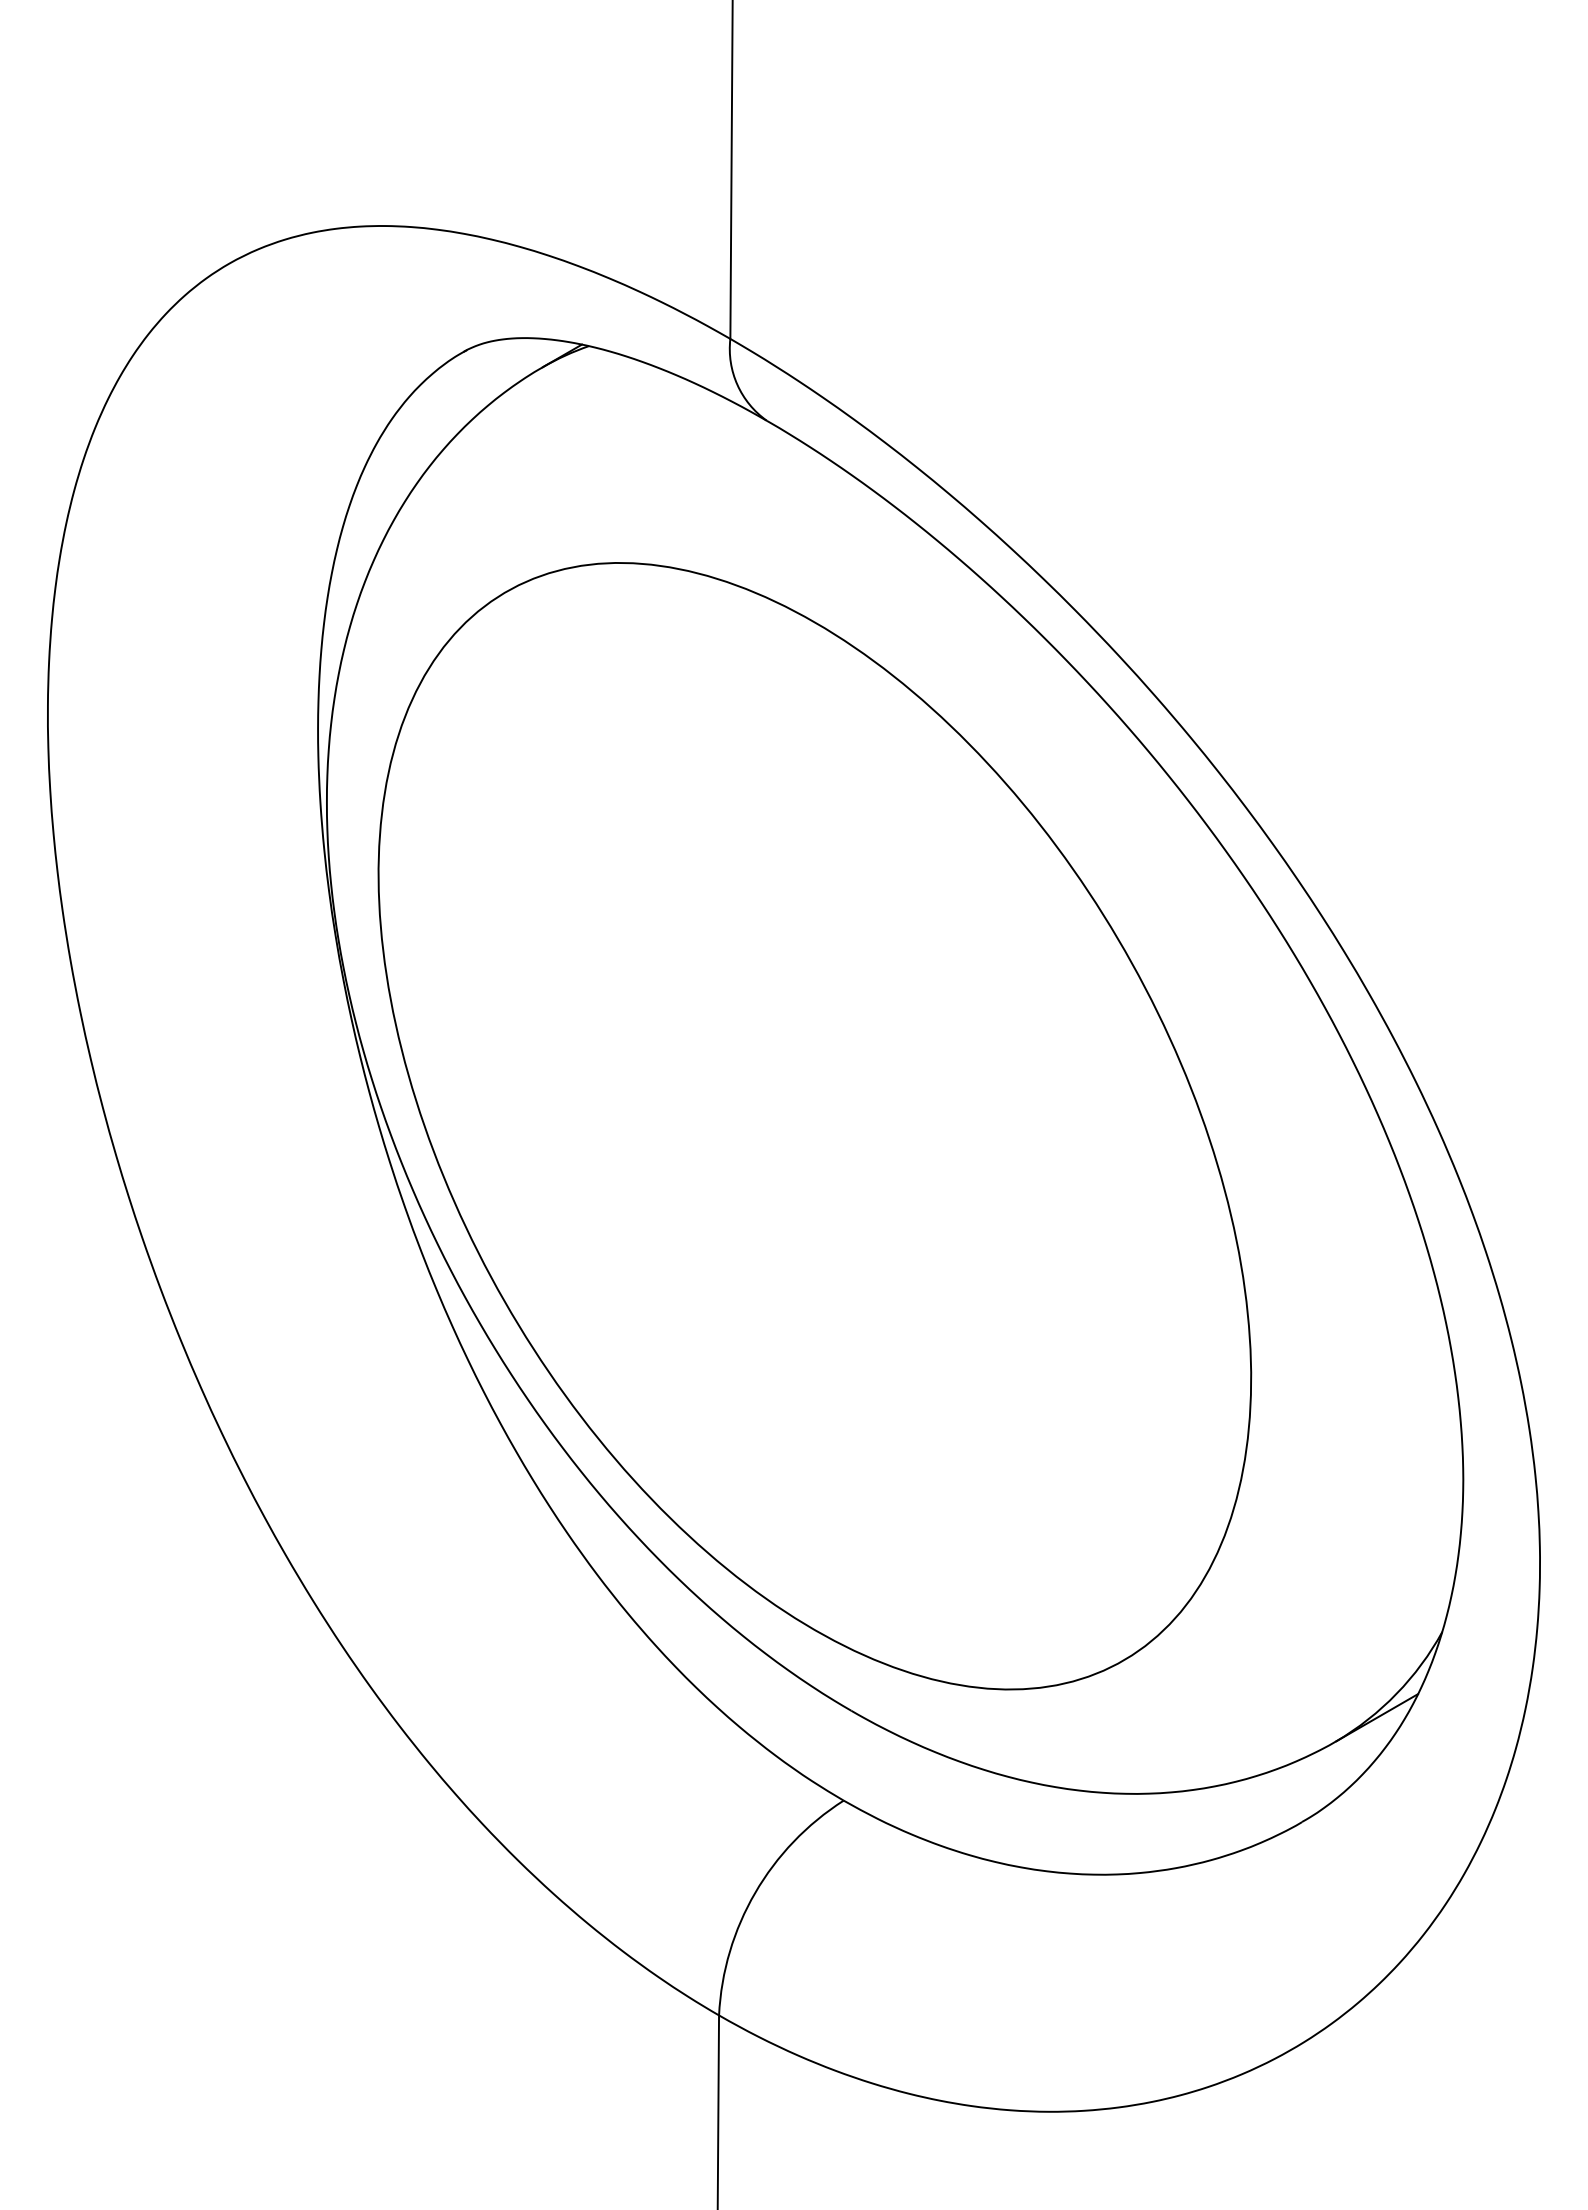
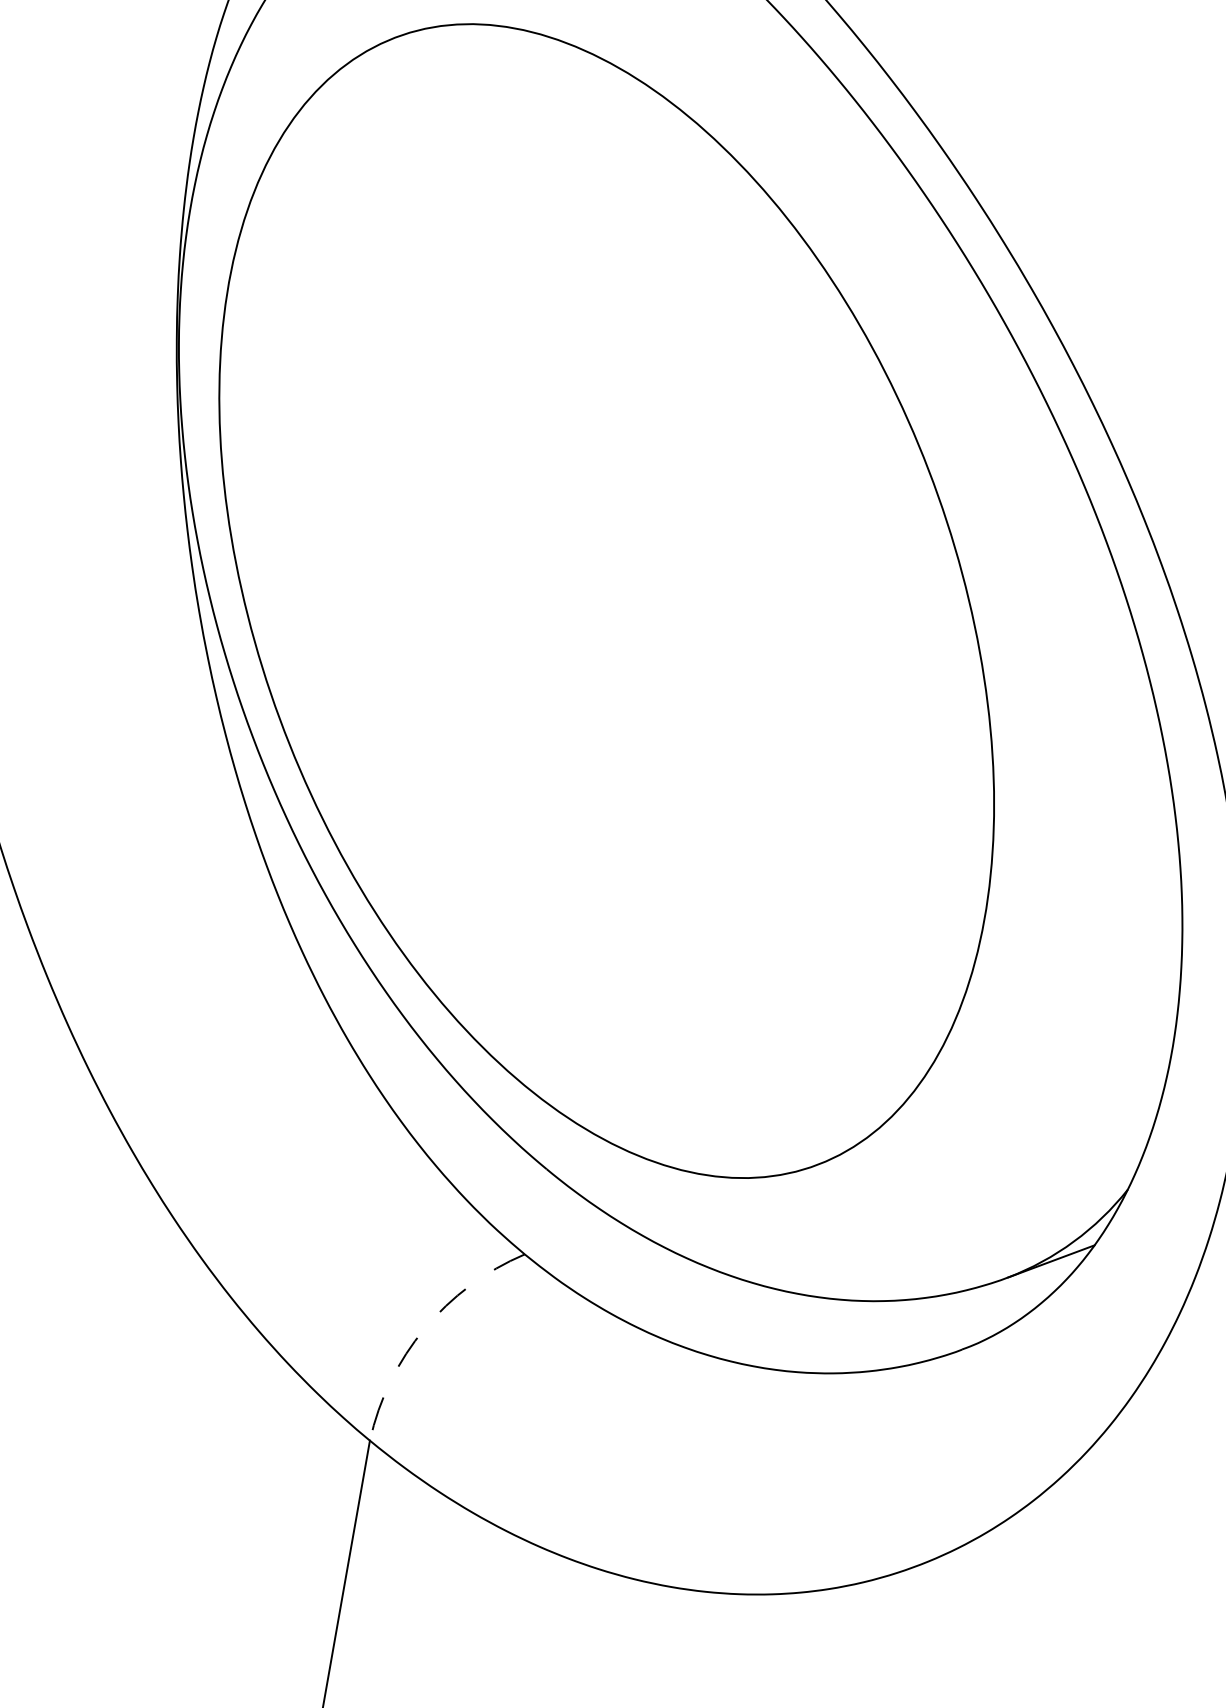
arc: (755, 1892) -> (425, 1328), solid -> dashed

